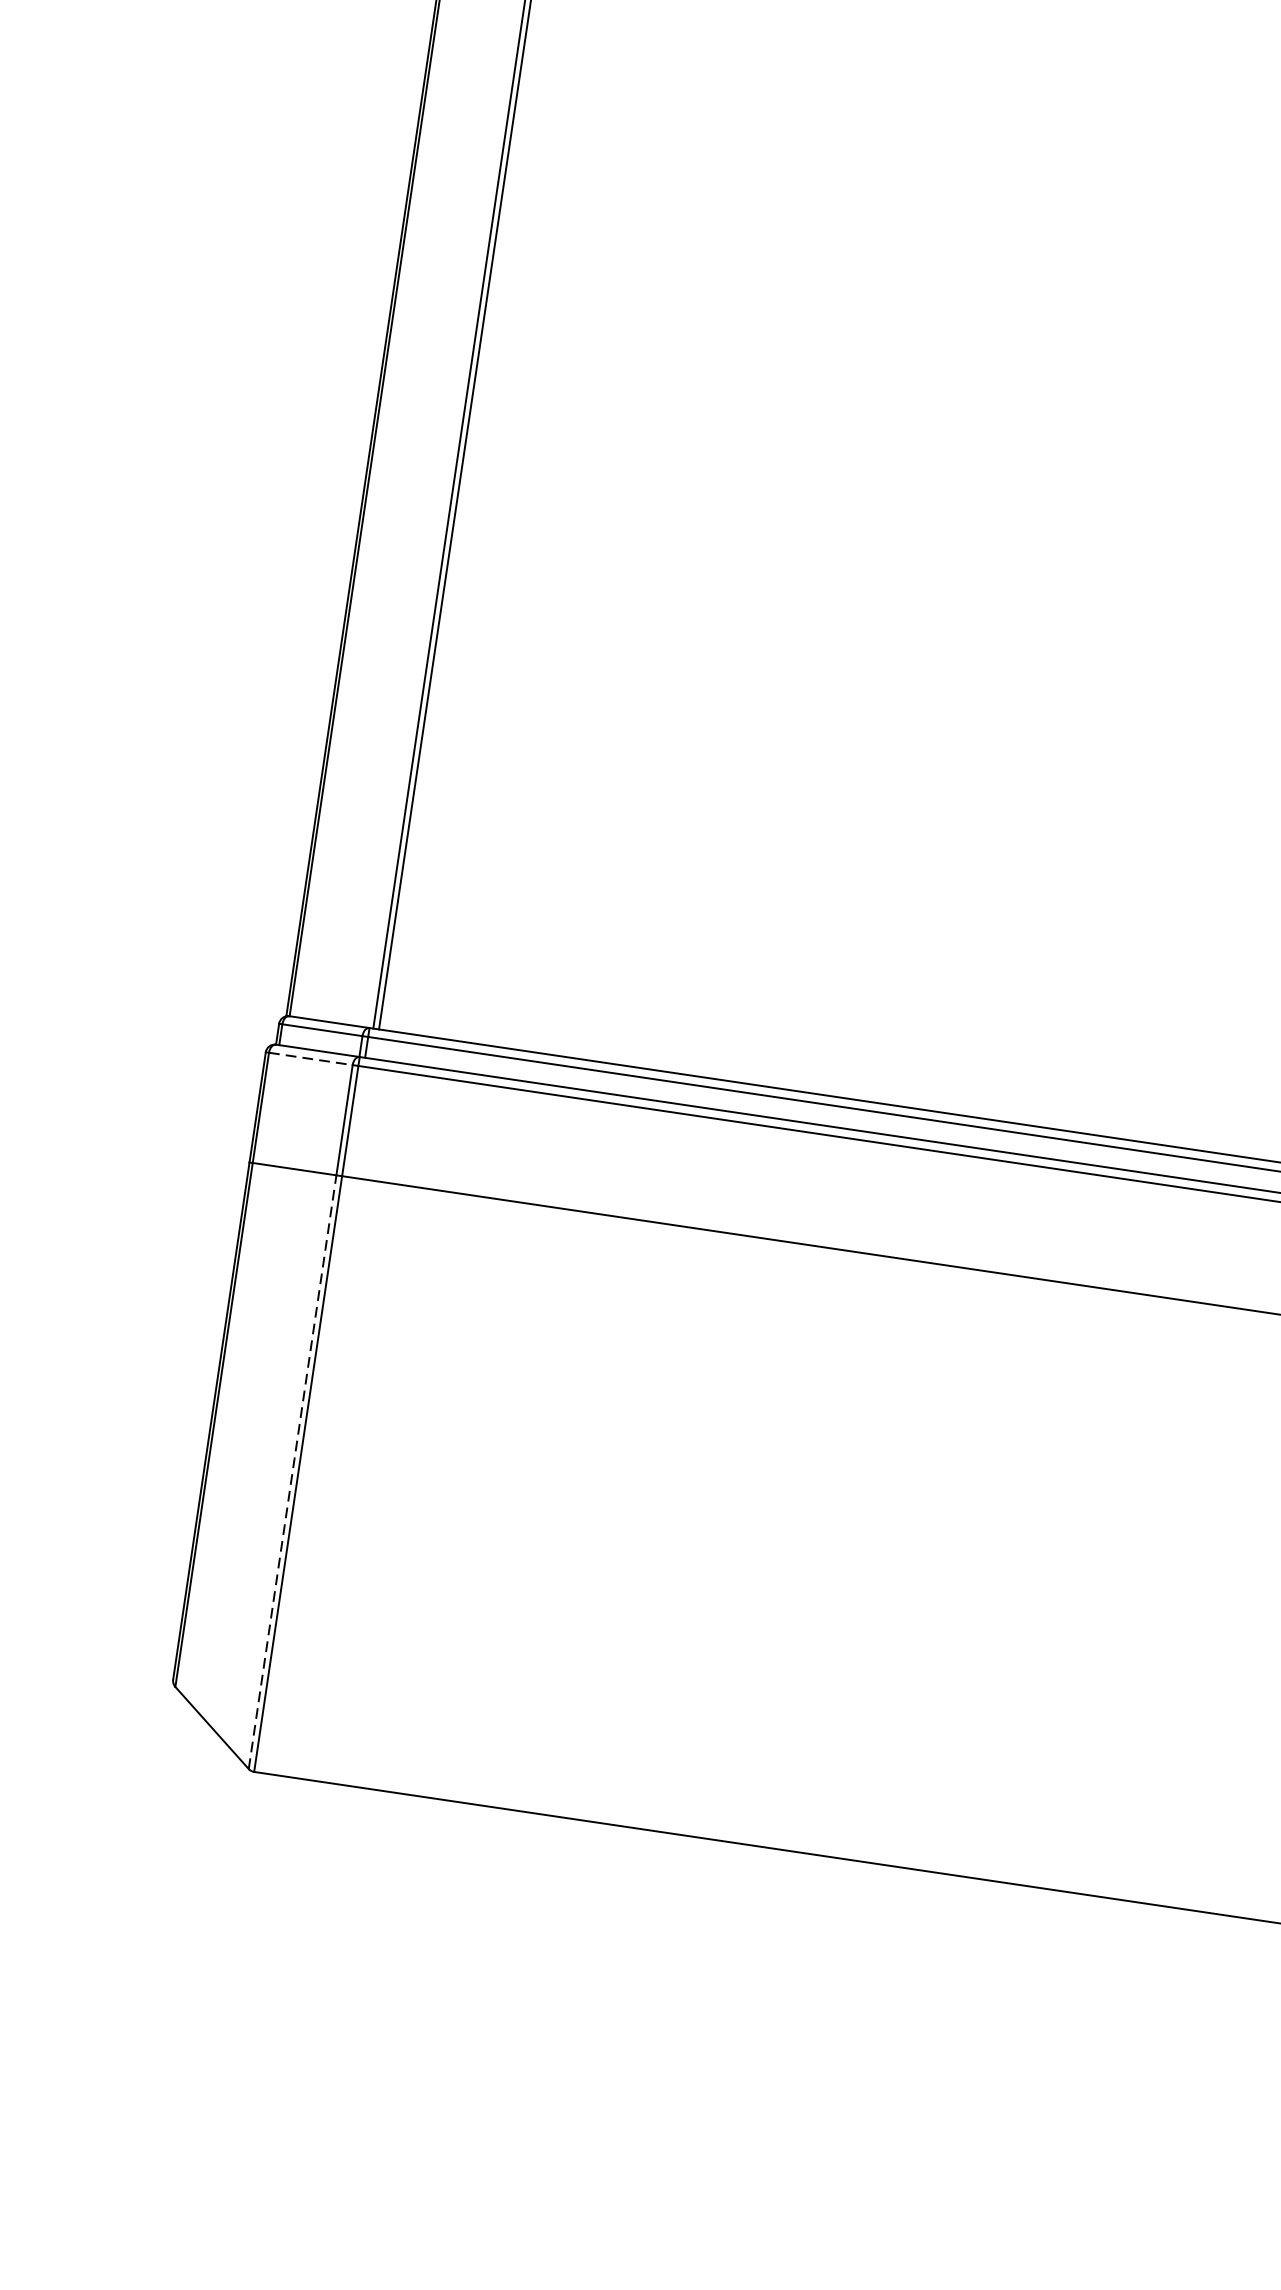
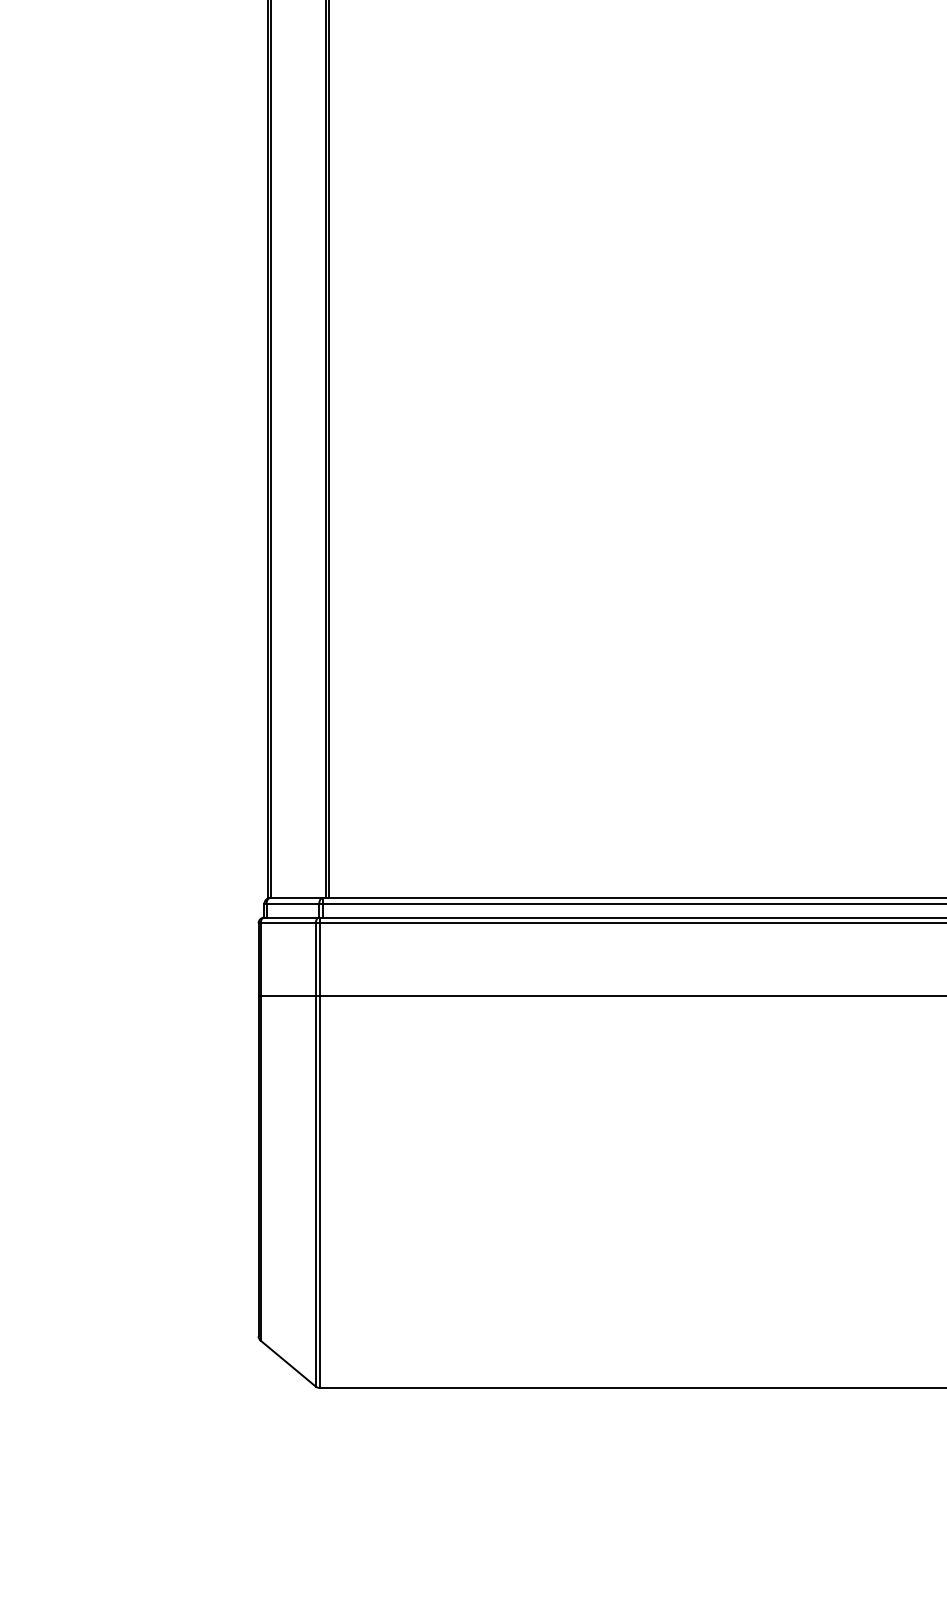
line: (311, 1059) -> (288, 923), dashed -> solid
line: (292, 1470) -> (315, 1190), dashed -> solid

